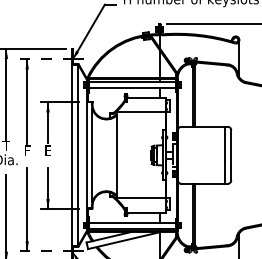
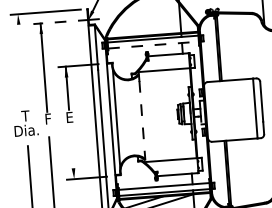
line: (133, 87) -> (154, 44), solid -> dashed
line: (6, 94) -> (21, 61), removed
line: (116, 158) -> (142, 120), solid -> dashed
line: (48, 188) -> (73, 157), removed

